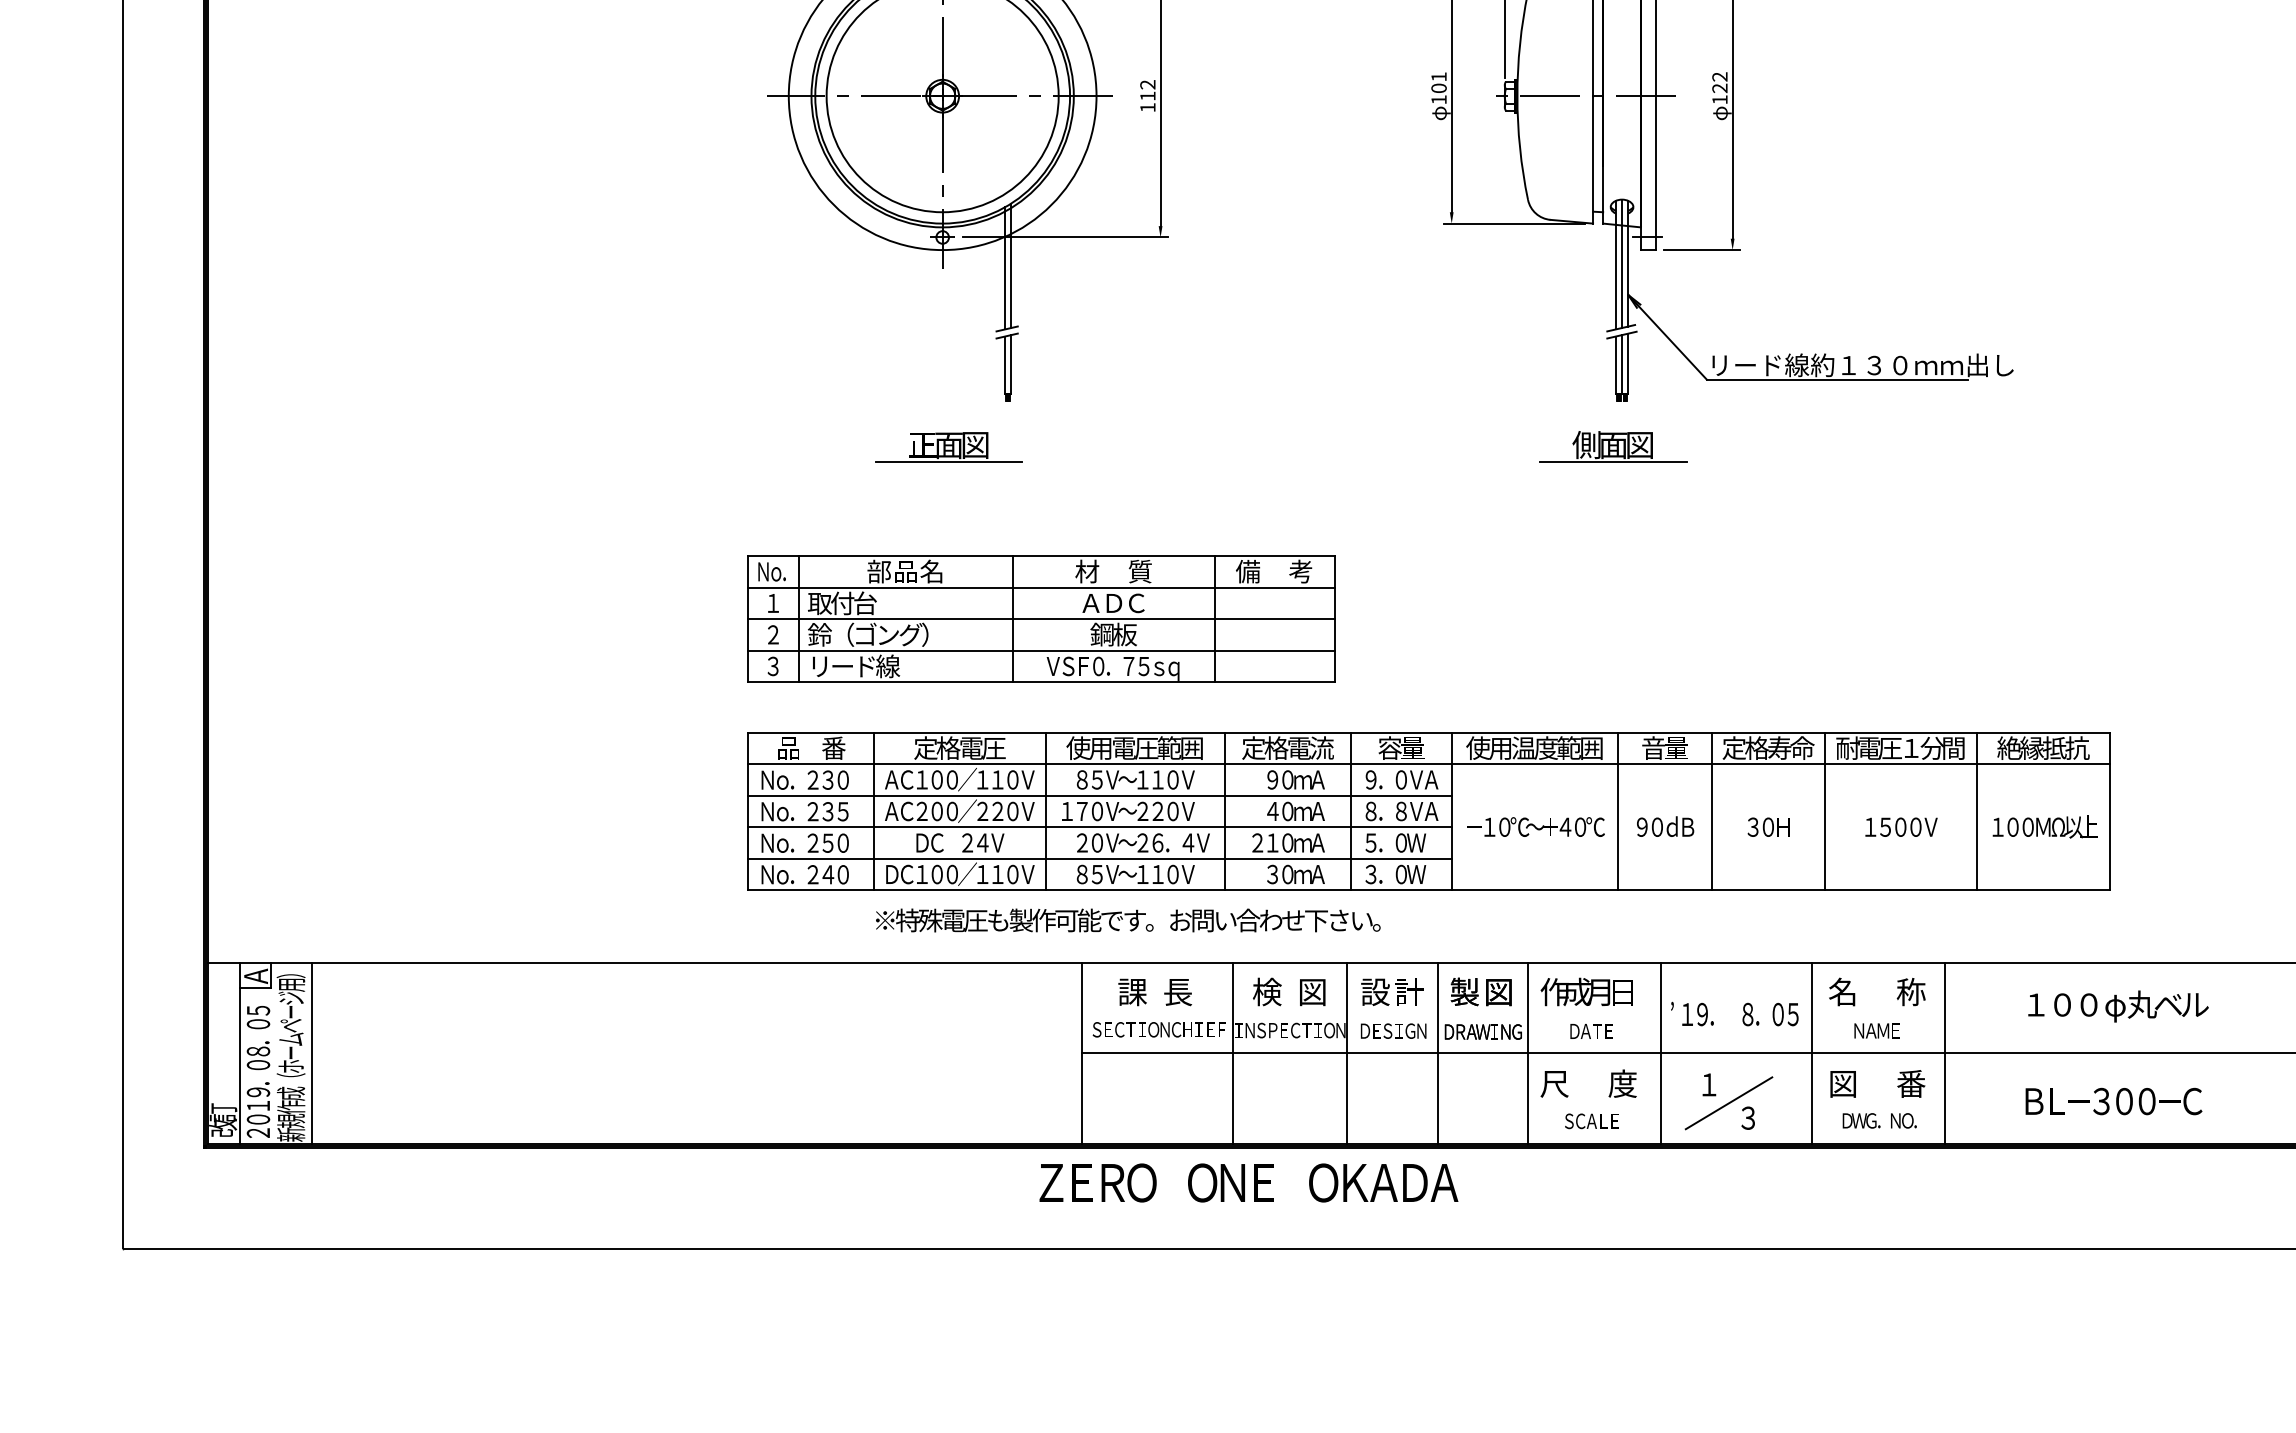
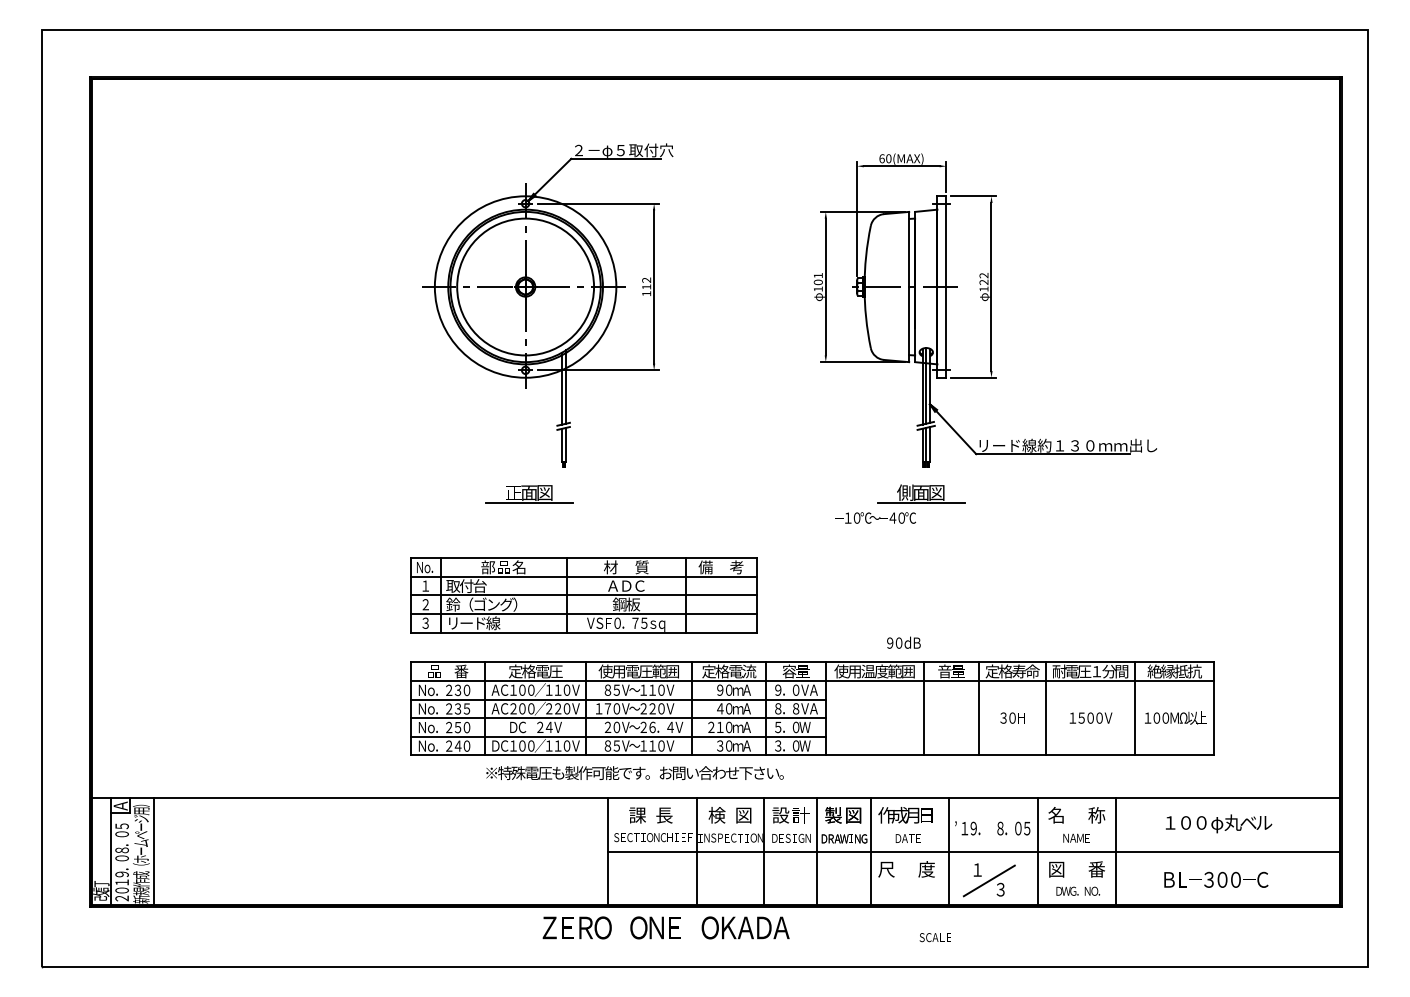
text: (1535, 826) -> (875, 517), moved
text: (1664, 826) -> (903, 642), moved
text: (1590, 1121) -> (934, 937), moved
text: (1247, 1182) -> (665, 927), moved

